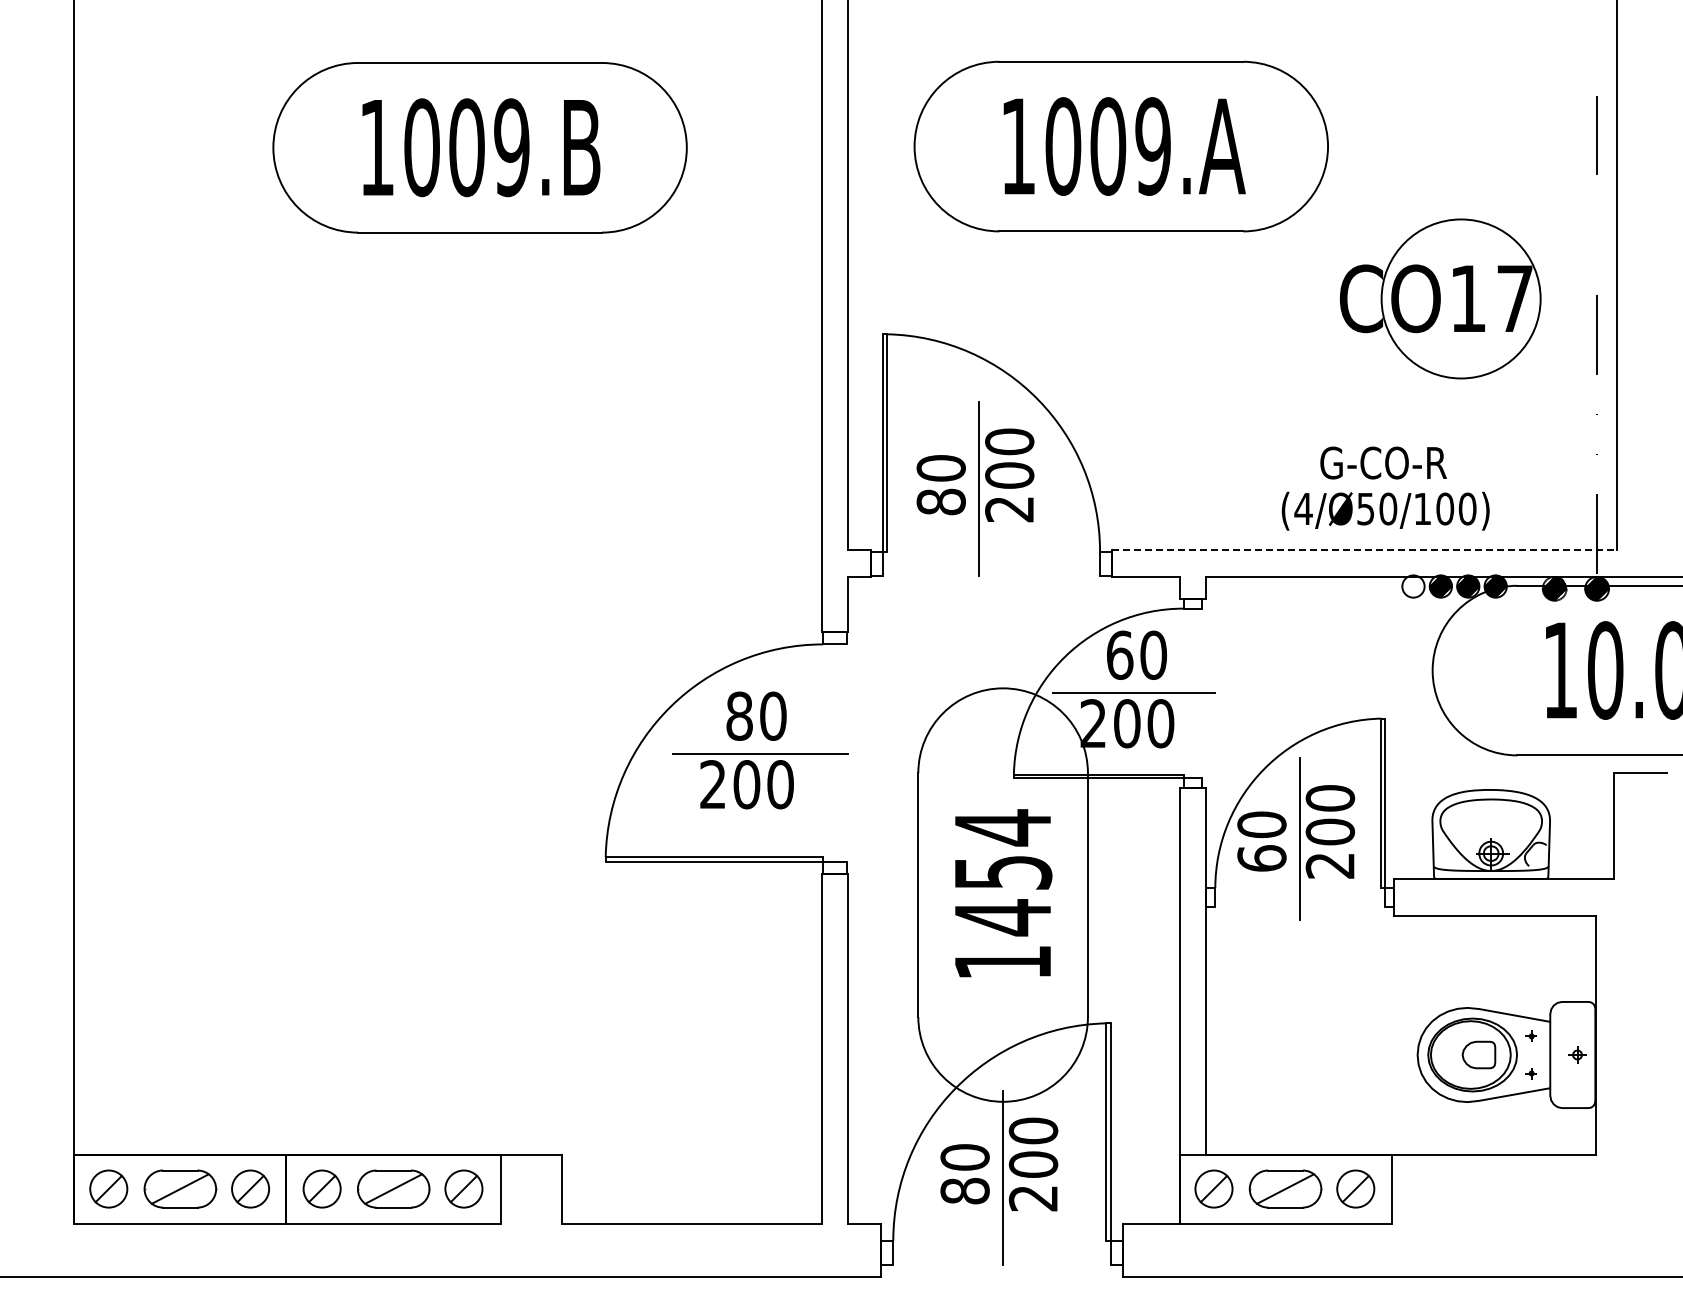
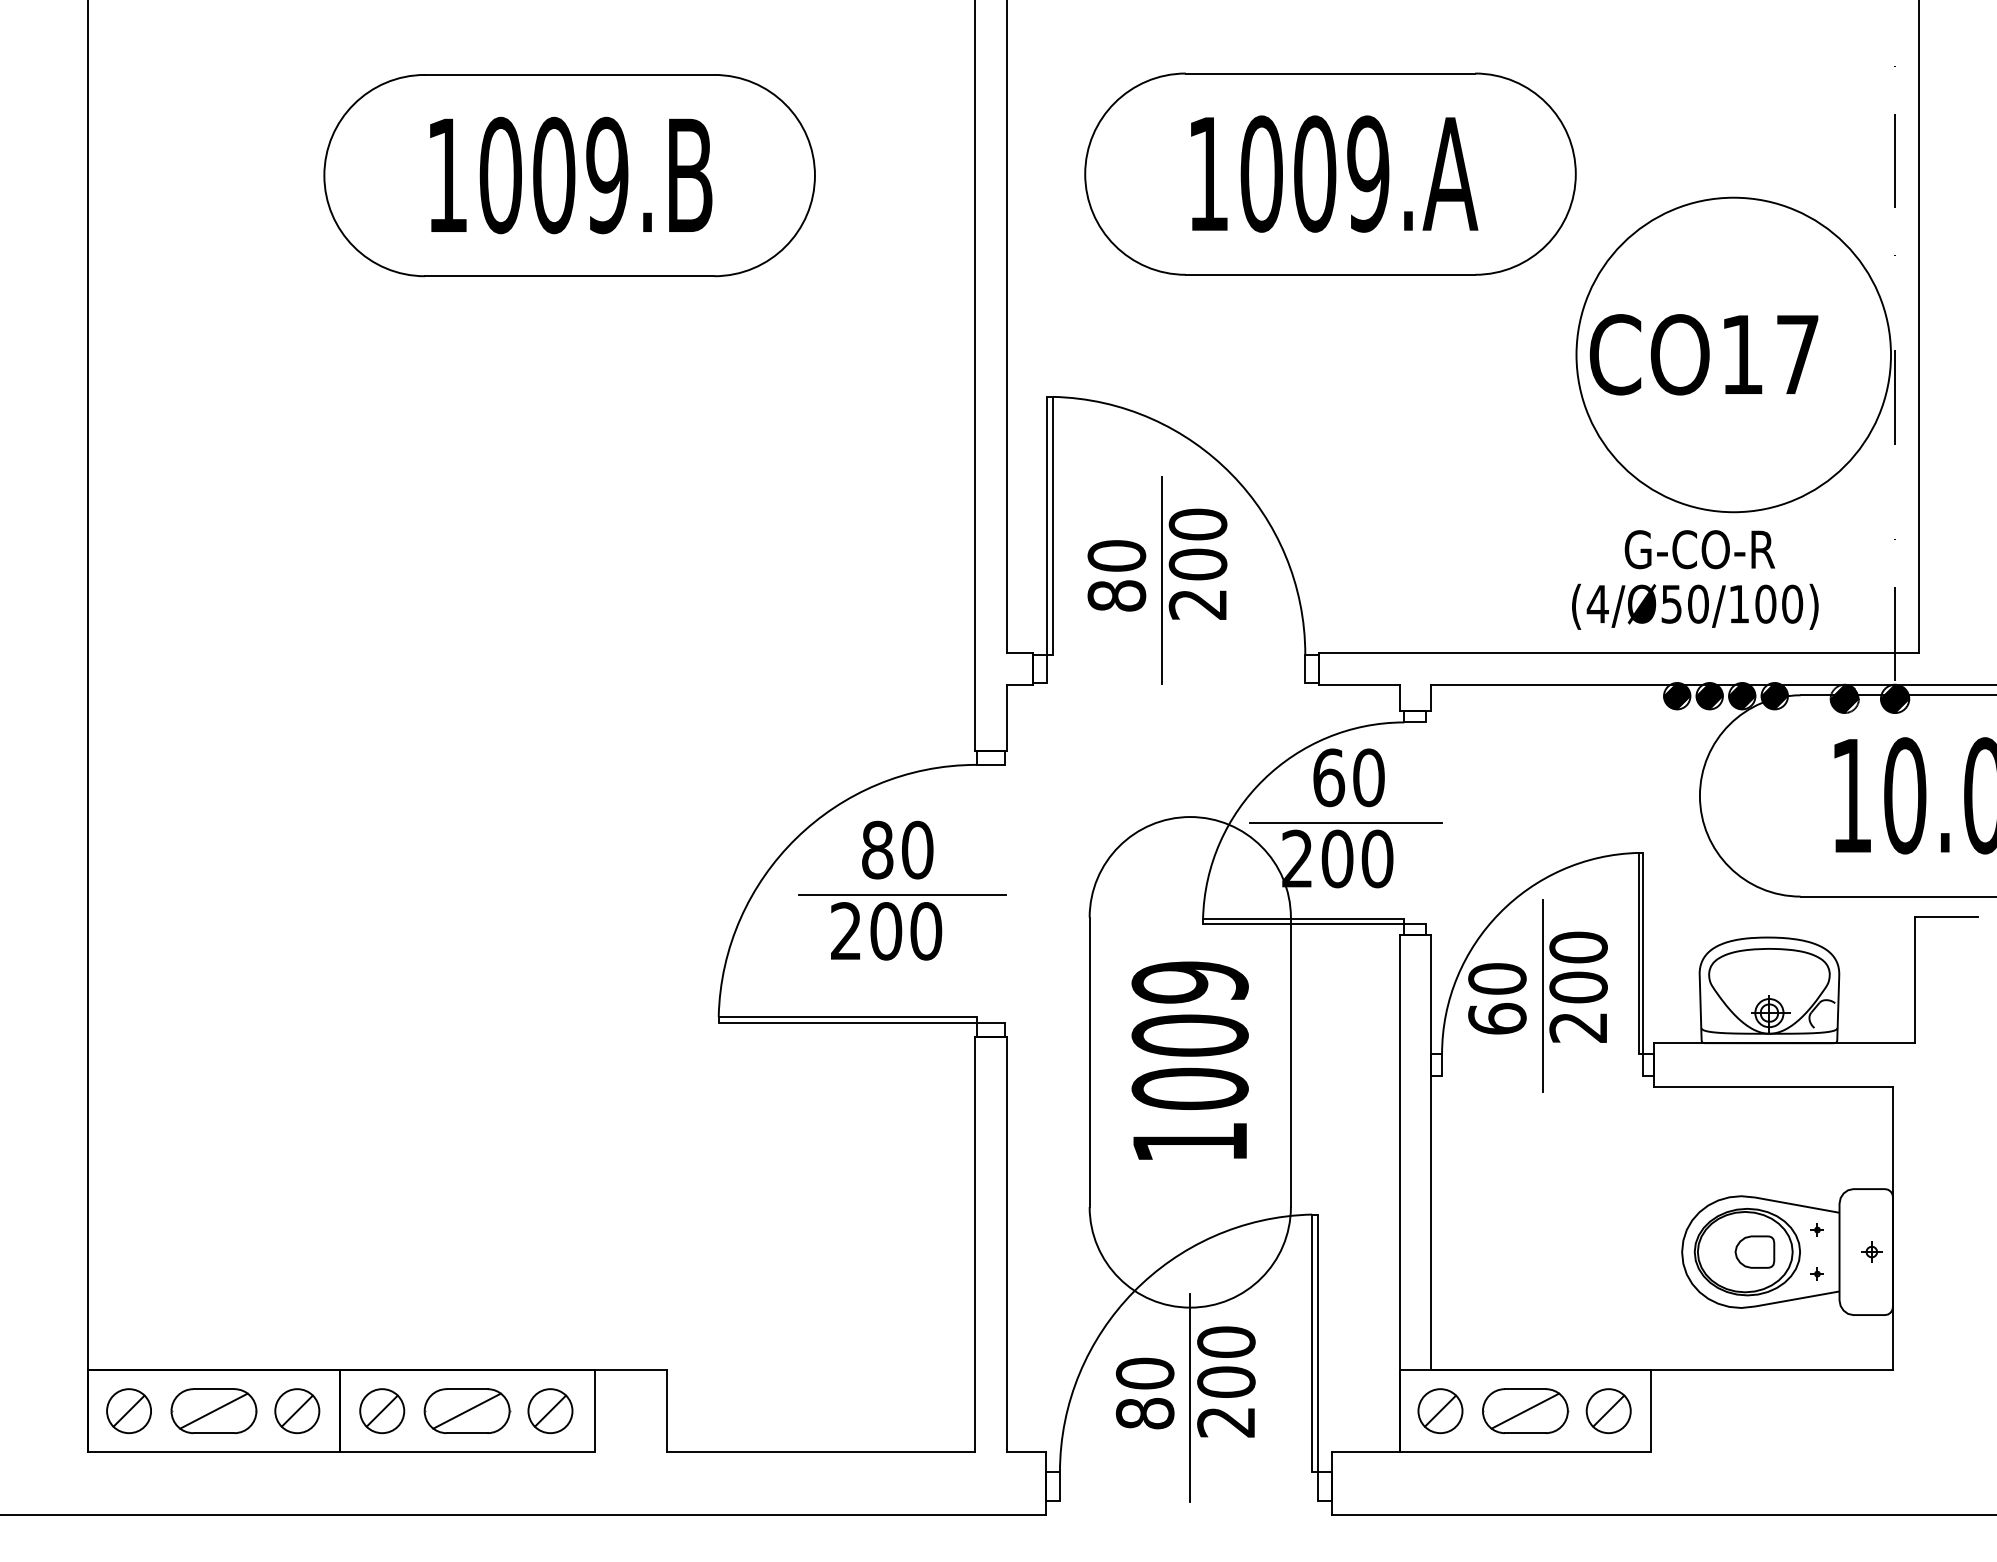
circle: (1460, 298) -> (1733, 354), size x1.67
text: (1383, 462) -> (1699, 549), moved
text: (1385, 510) -> (1695, 605), moved
line: (1364, 550) -> (1619, 653), dashed -> solid
hatch: (1413, 586) -> (1677, 696), added
text: (1002, 872) -> (1189, 1035), 1454 -> 1009

